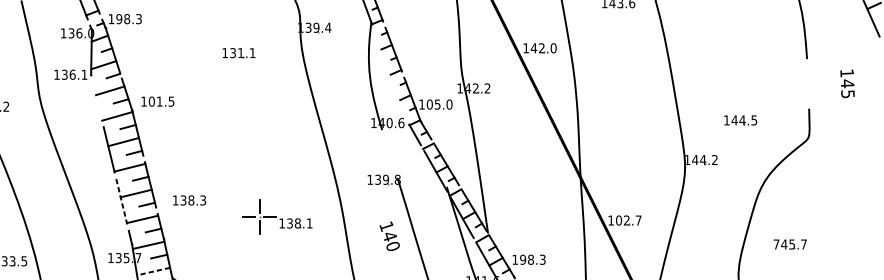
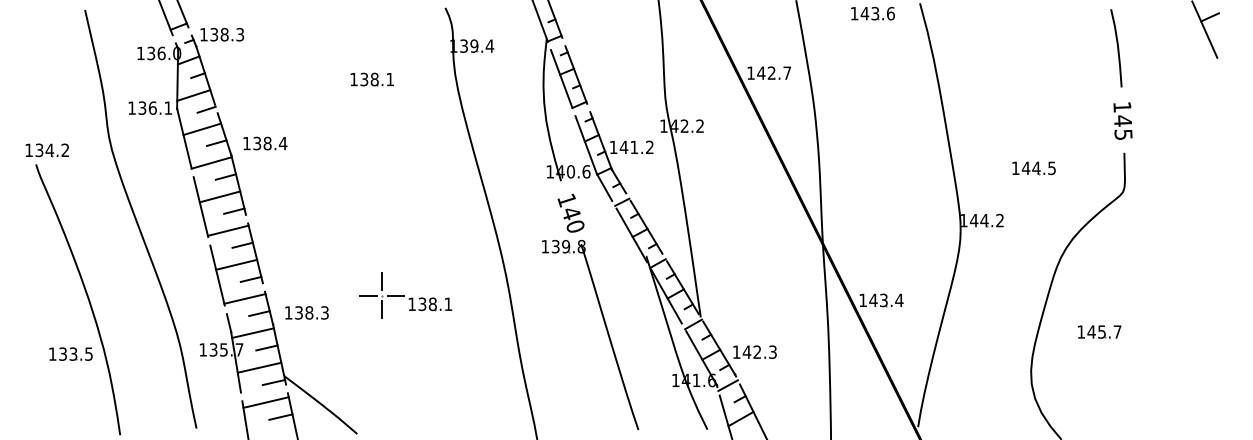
text: (119, 18) -> (214, 34), 198.3 -> 138.3
text: (553, 47) -> (787, 72), 142.0 -> 142.7
line: (382, 52) -> (561, 78), added
text: (240, 53) -> (374, 79), 131.1 -> 138.1
text: (847, 83) -> (1122, 120), moved
line: (96, 97) -> (184, 138), added
text: (161, 101) -> (270, 143), 101.5 -> 138.4
line: (400, 102) -> (585, 144), added
text: (439, 104) -> (636, 147), 105.0 -> 141.2
text: (189, 200) -> (306, 312), moved
line: (121, 201) -> (217, 275), dashed -> solid
part: (277, 216) -> (405, 295), moved
text: (628, 220) -> (886, 300), 102.7 -> 143.4
text: (389, 235) -> (570, 212), moved
text: (775, 244) -> (1080, 331), 745.7 -> 145.7
text: (526, 259) -> (751, 351), 198.3 -> 142.3
line: (153, 271) -> (259, 367), dashed -> solid

